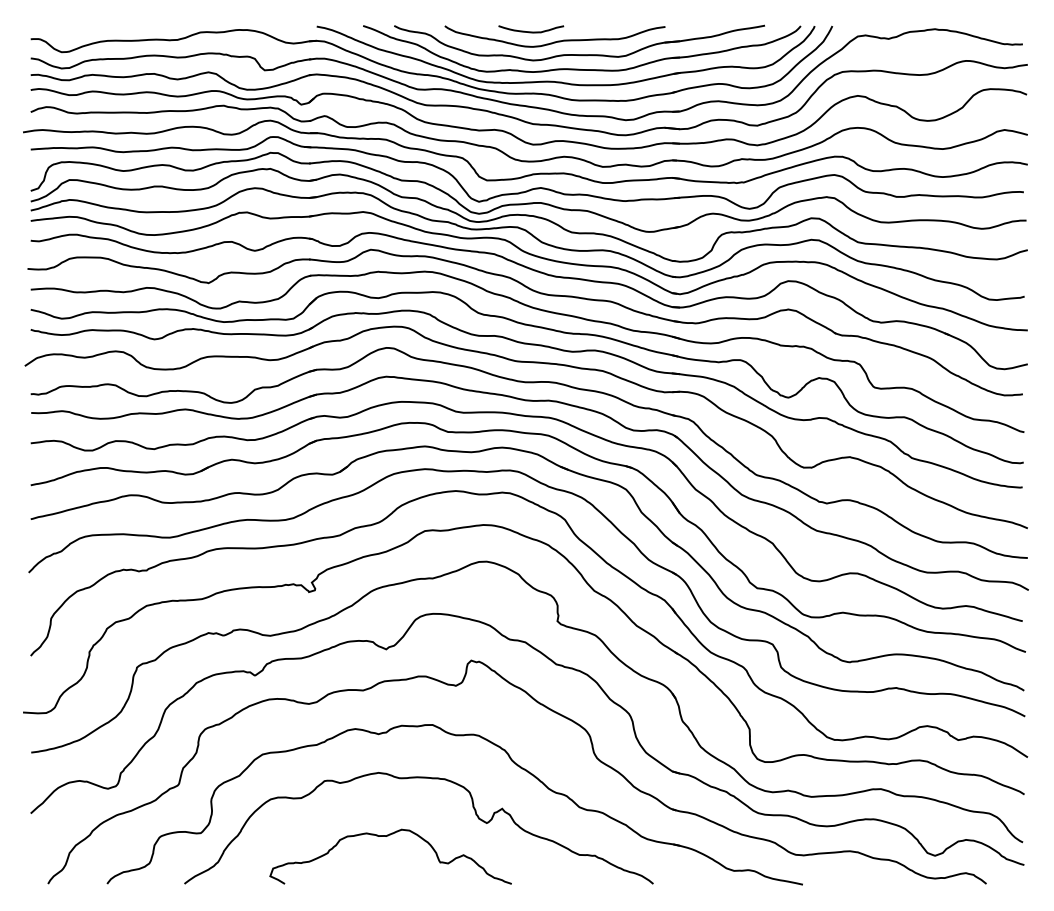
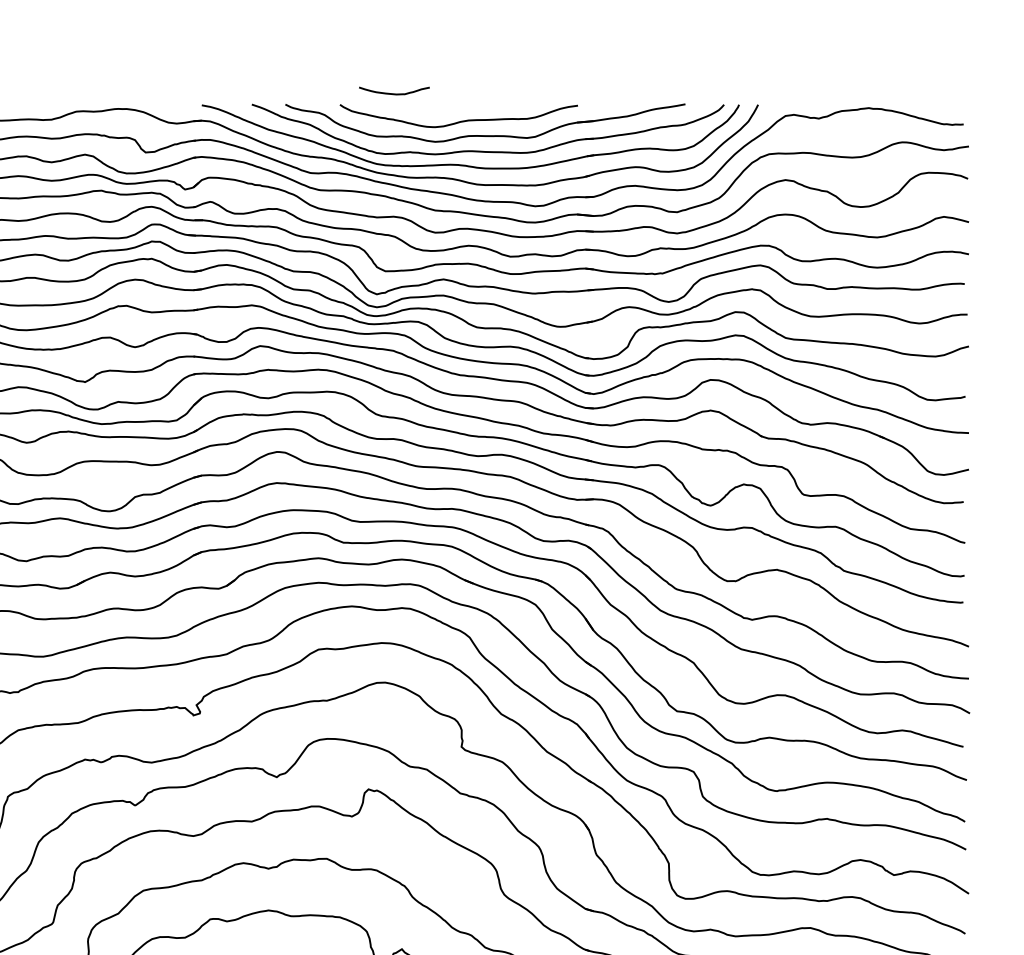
curve: (531, 31) -> (394, 93), moved

